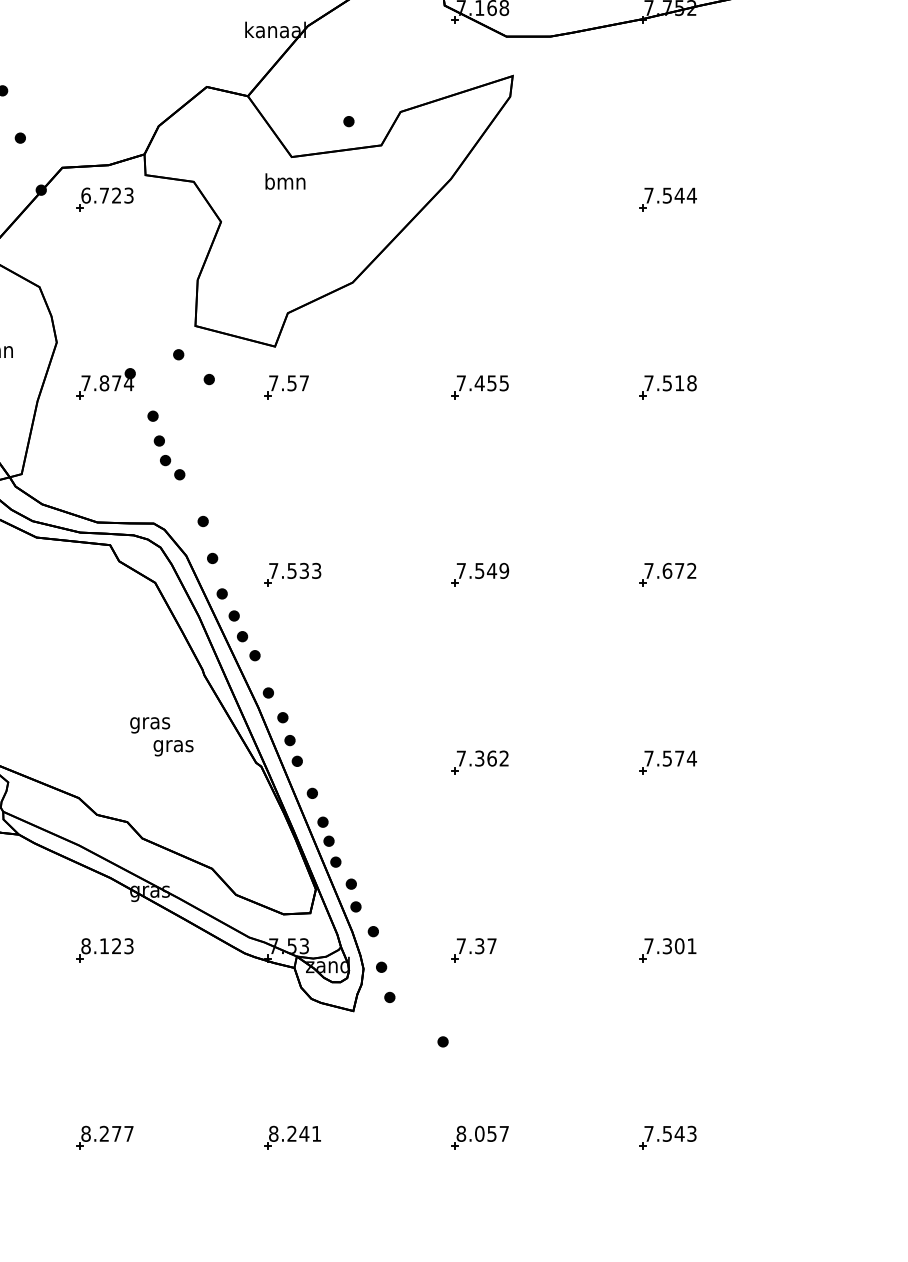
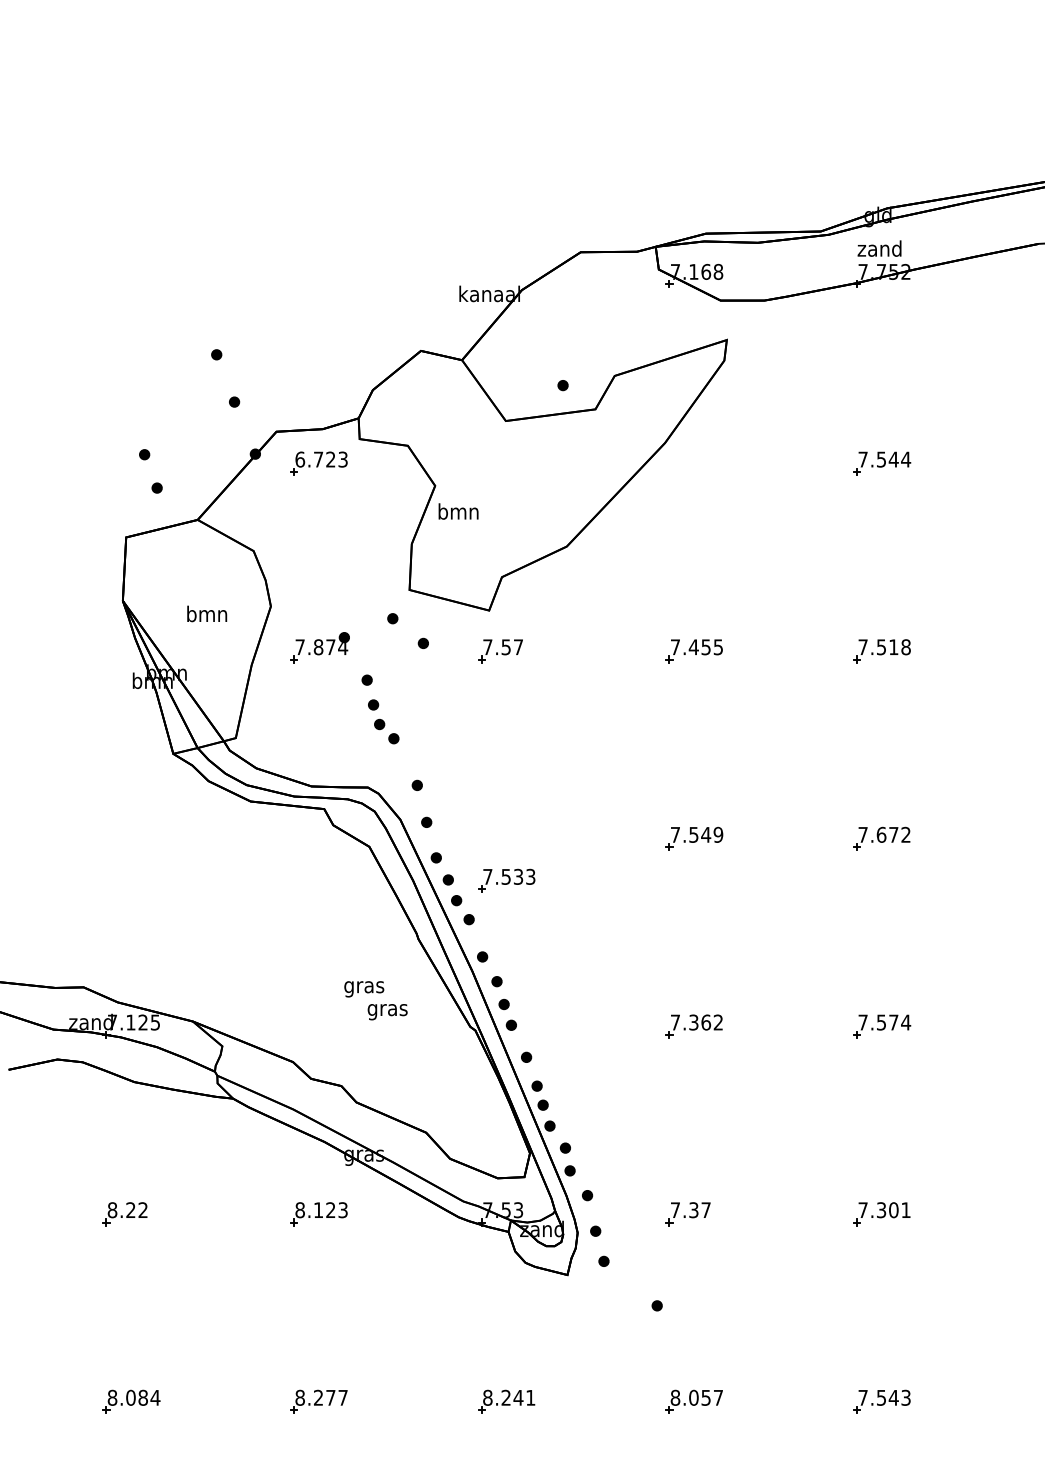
text: (285, 181) -> (458, 511), moved
part: (292, 574) -> (506, 880), moved

